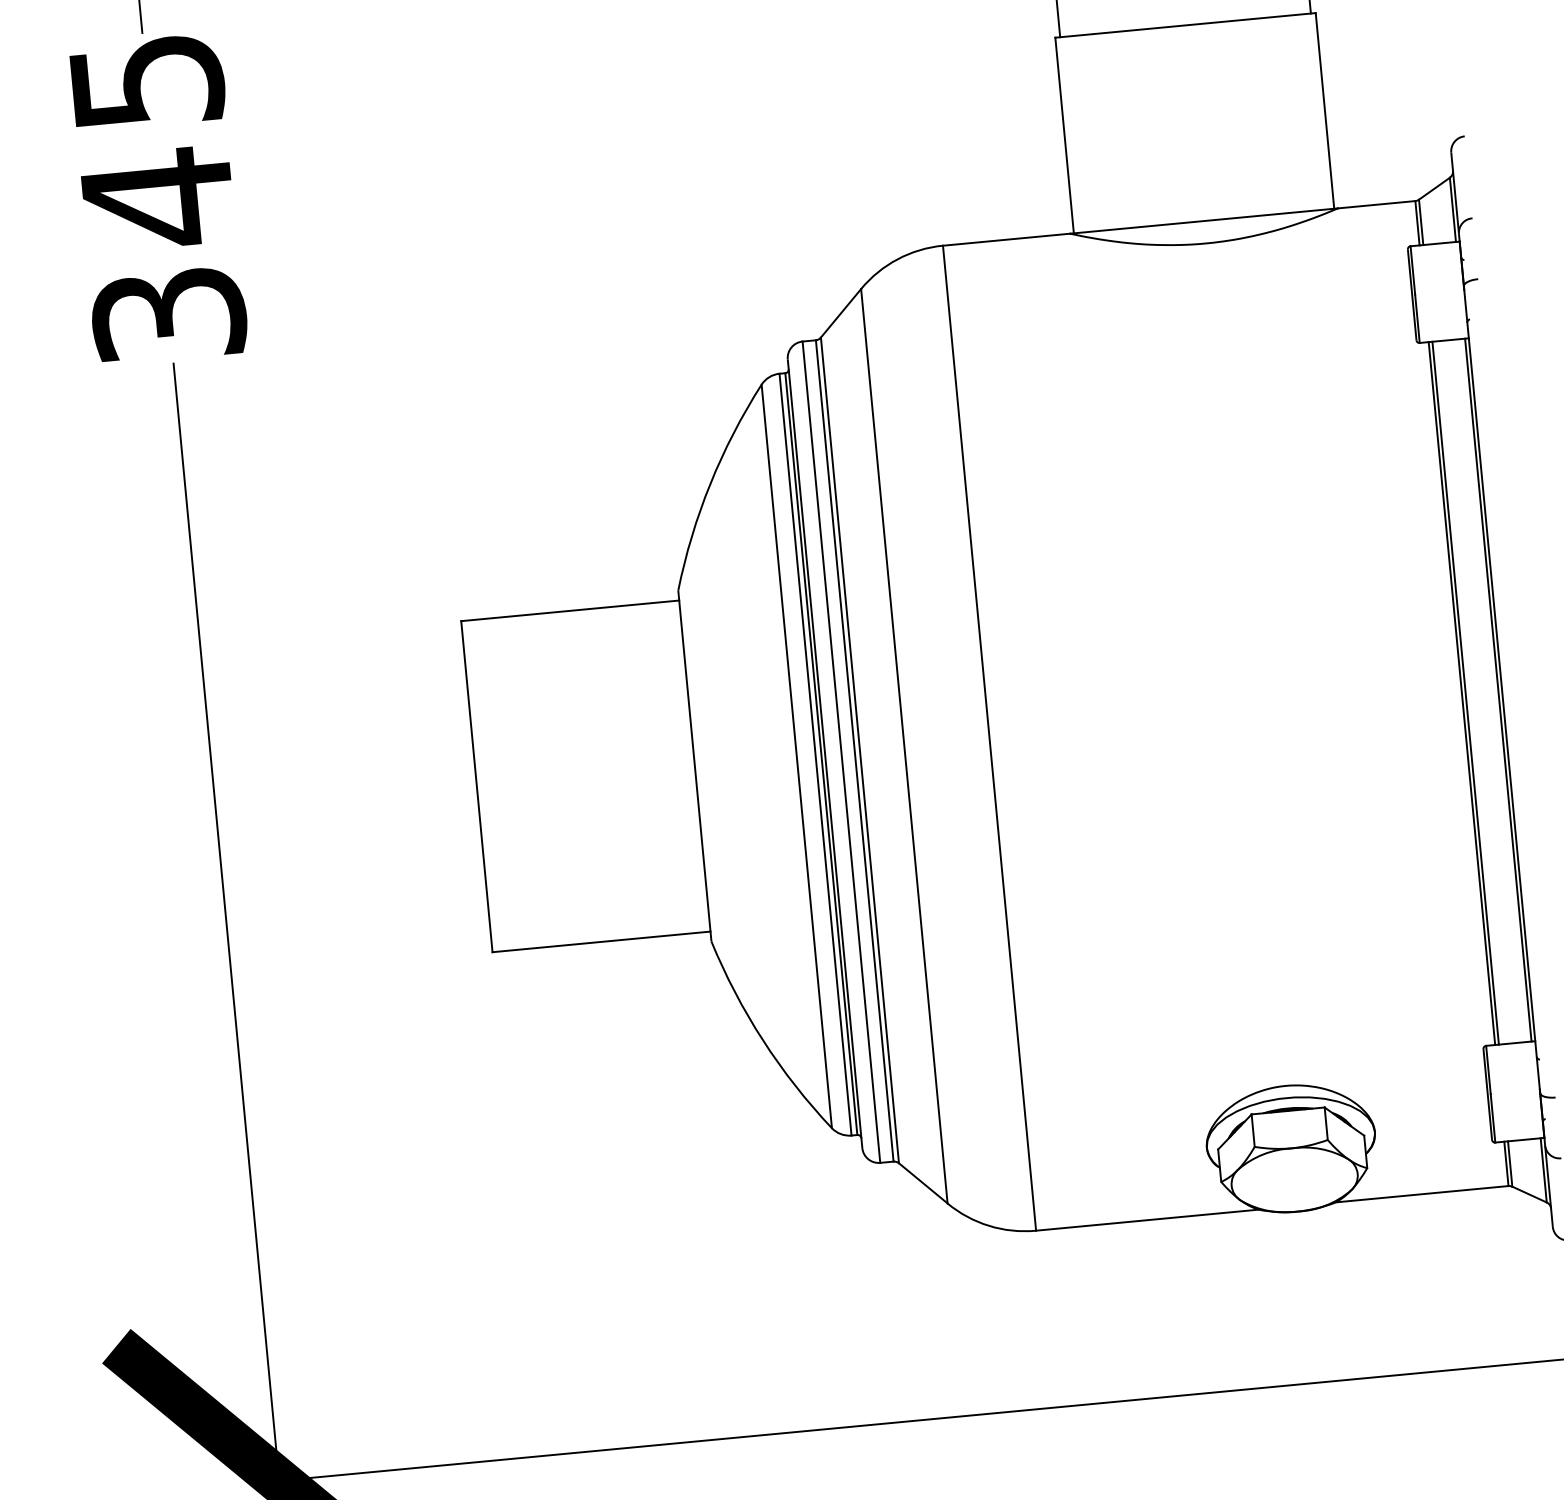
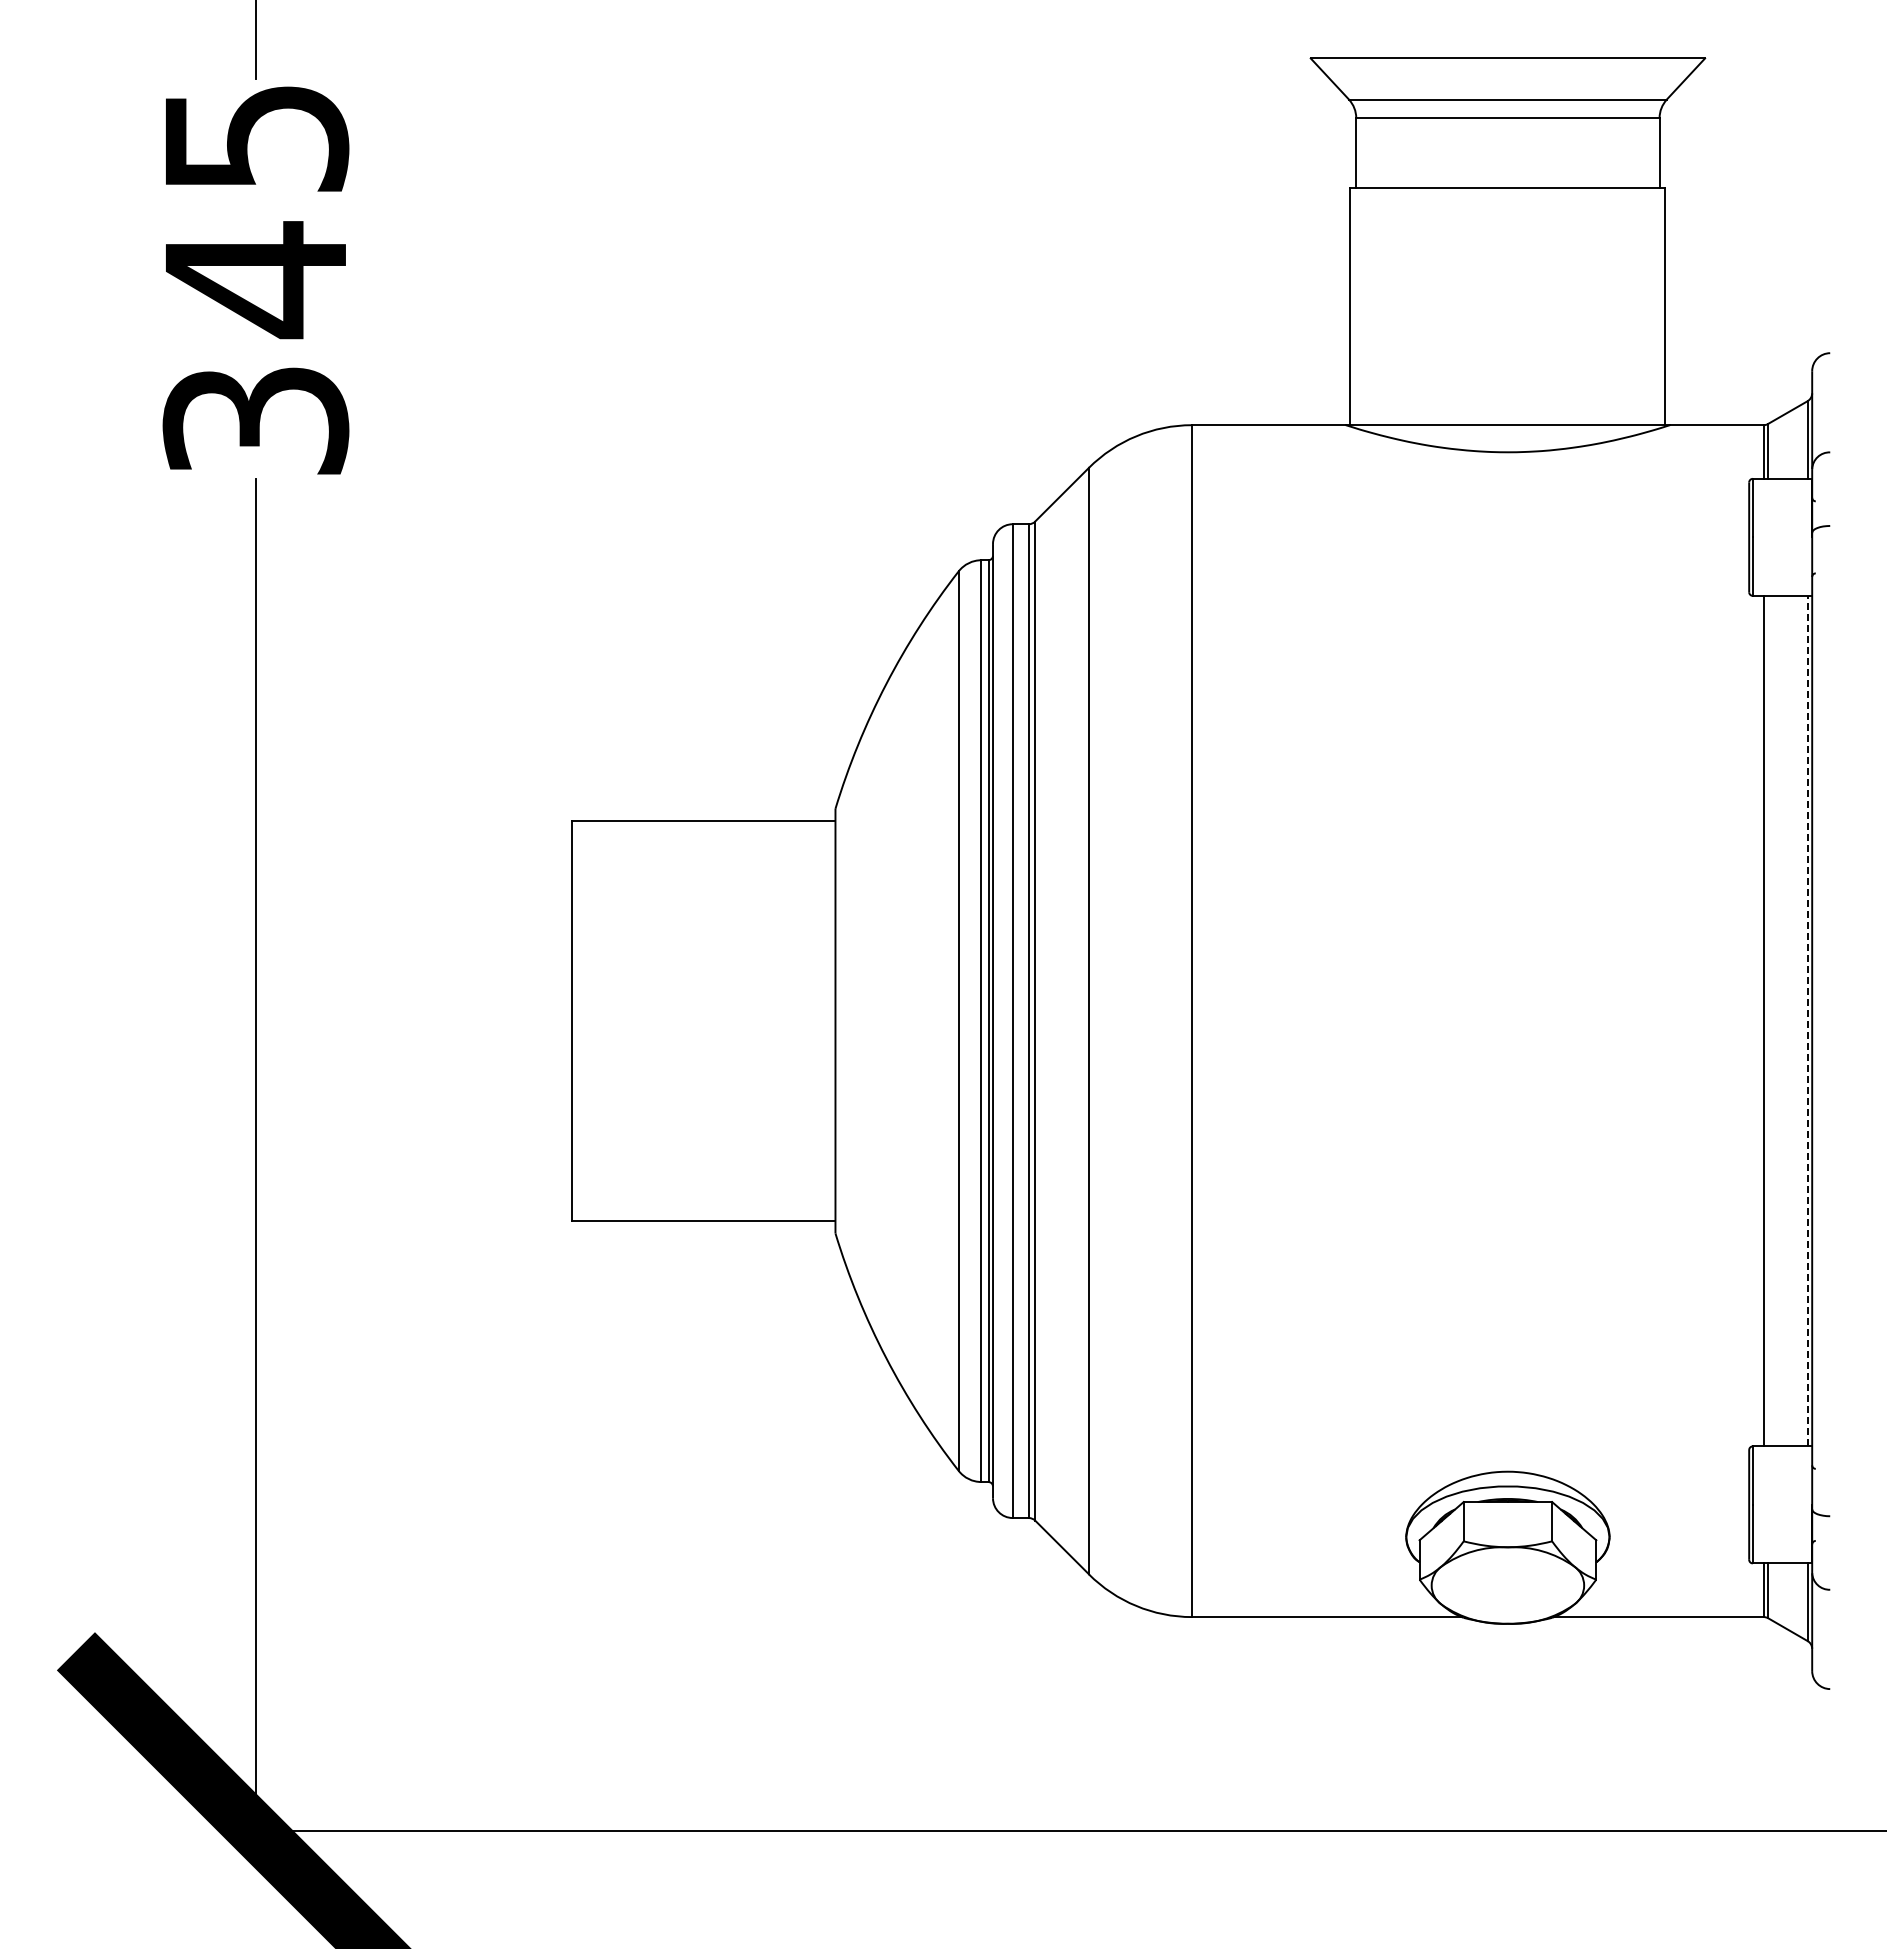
line: (1498, 689) -> (1807, 1020), solid -> dashed
line: (1465, 692) -> (1768, 1020), removed

